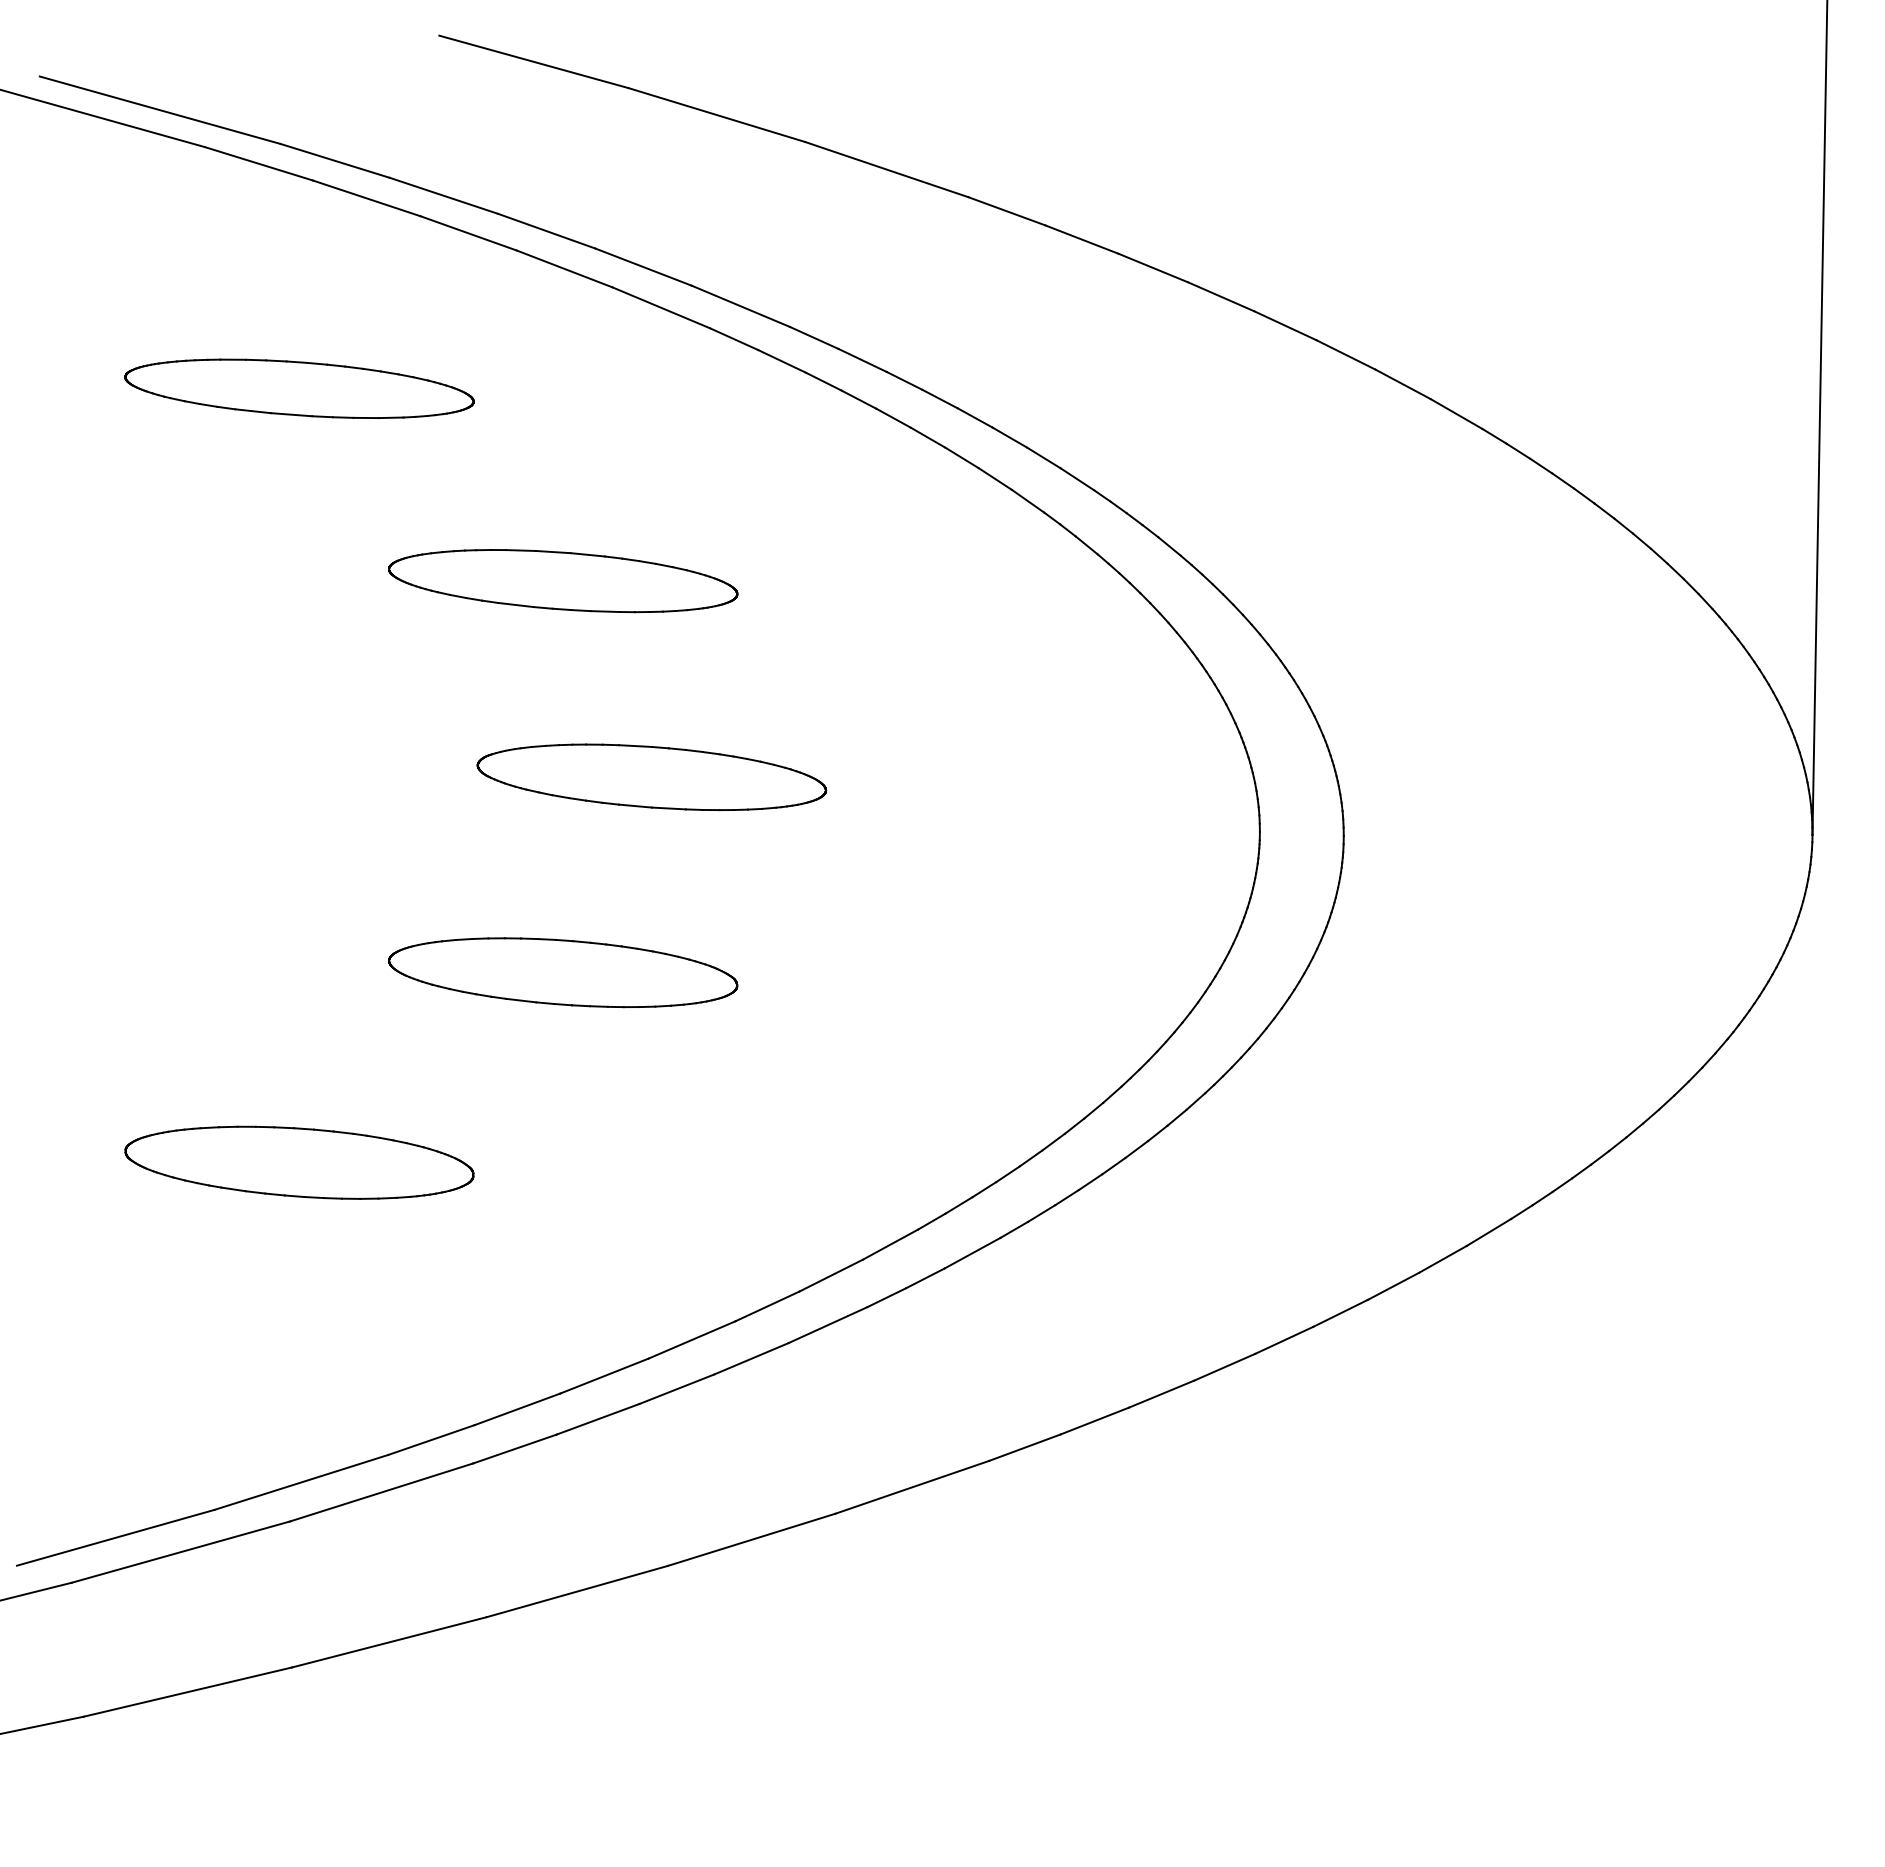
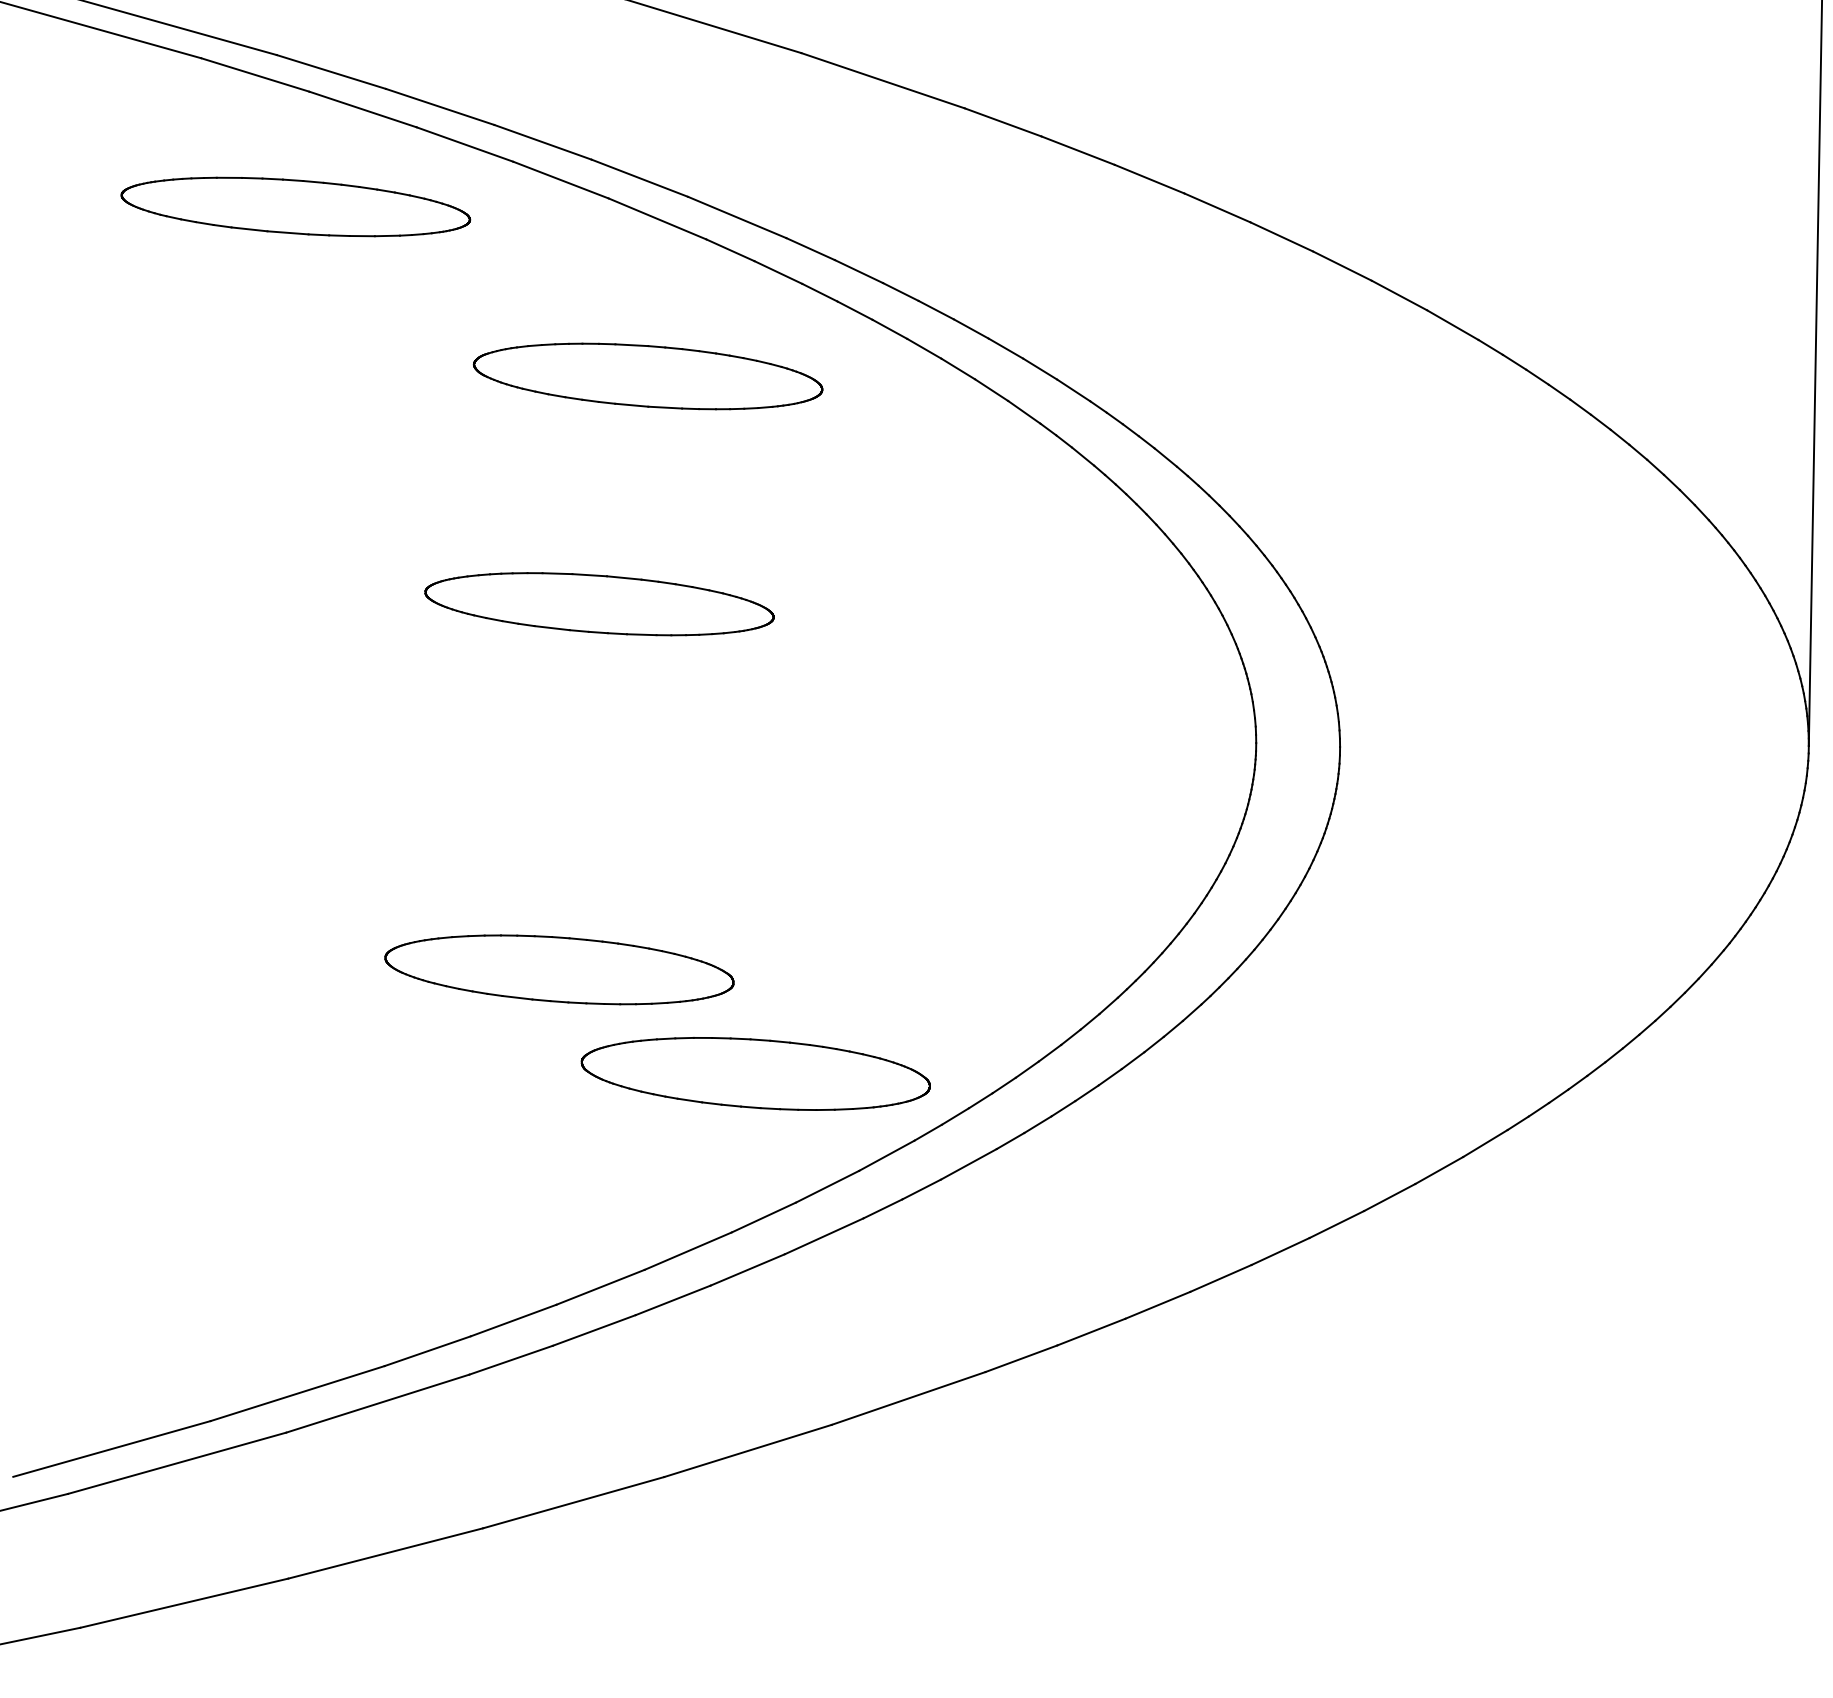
part: (299, 388) -> (295, 206), moved
part: (563, 581) -> (599, 604), moved
part: (651, 777) -> (647, 376), moved
part: (563, 972) -> (559, 969), moved
part: (299, 1162) -> (755, 1073), moved

